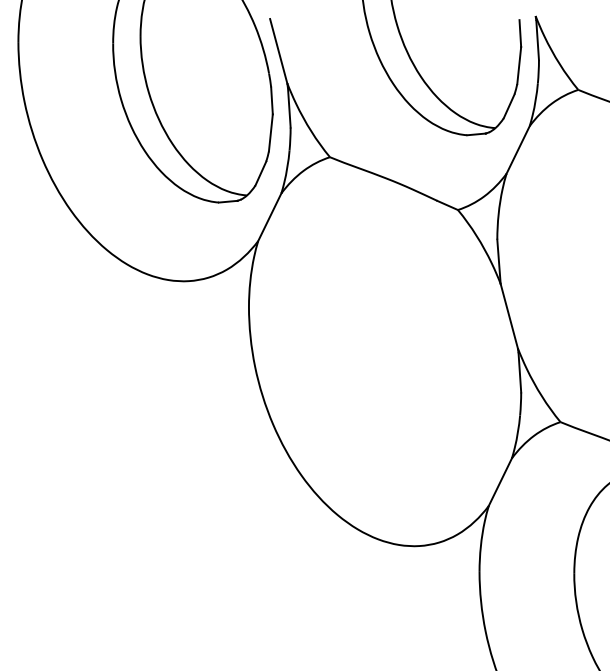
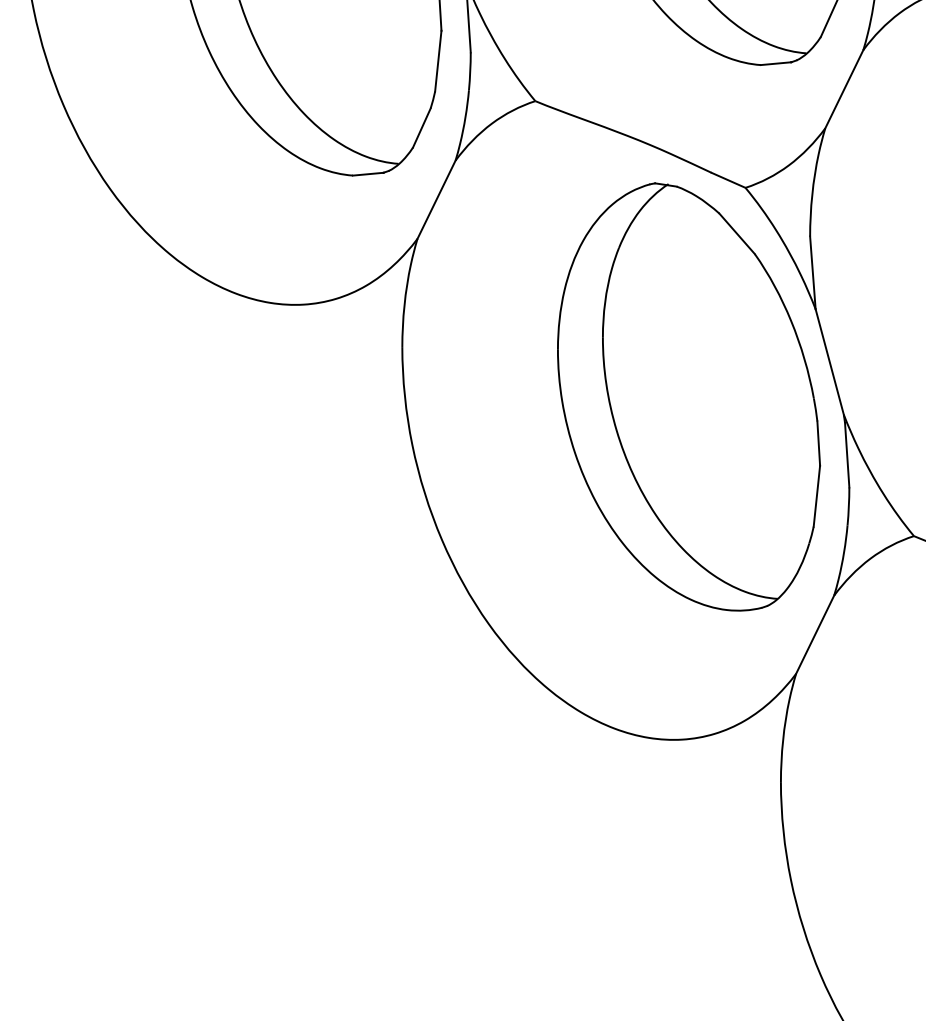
part: (423, 337) -> (688, 397), added

